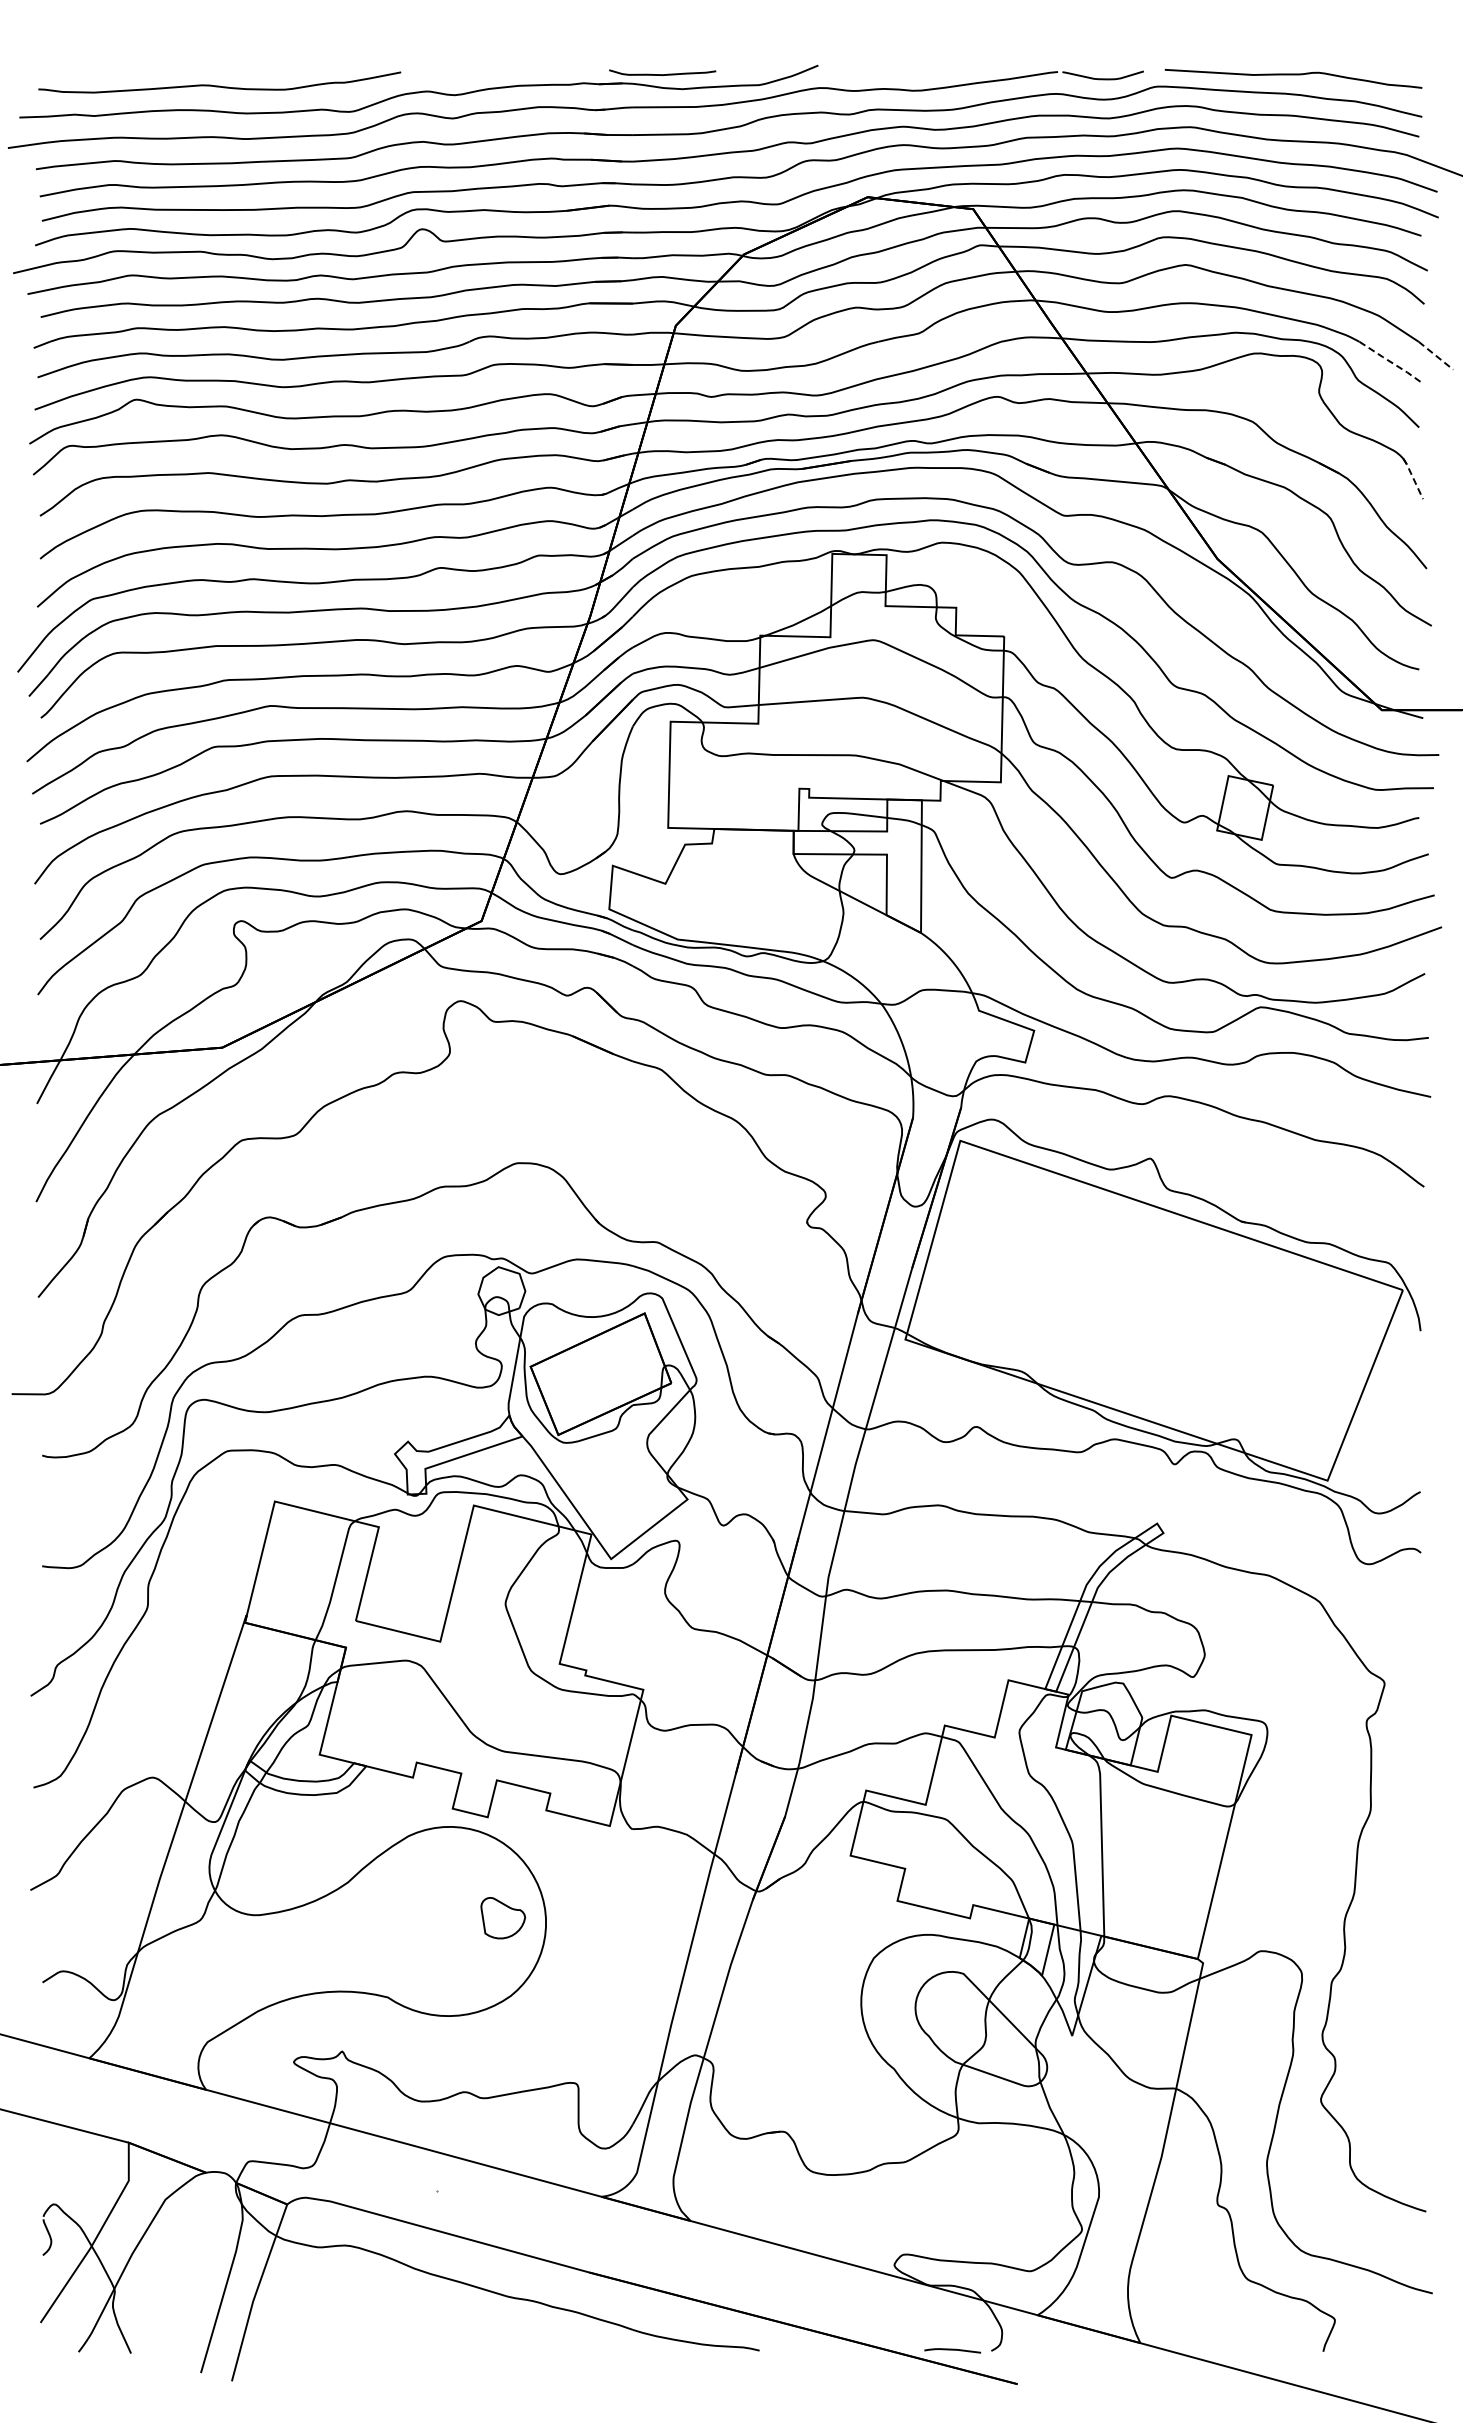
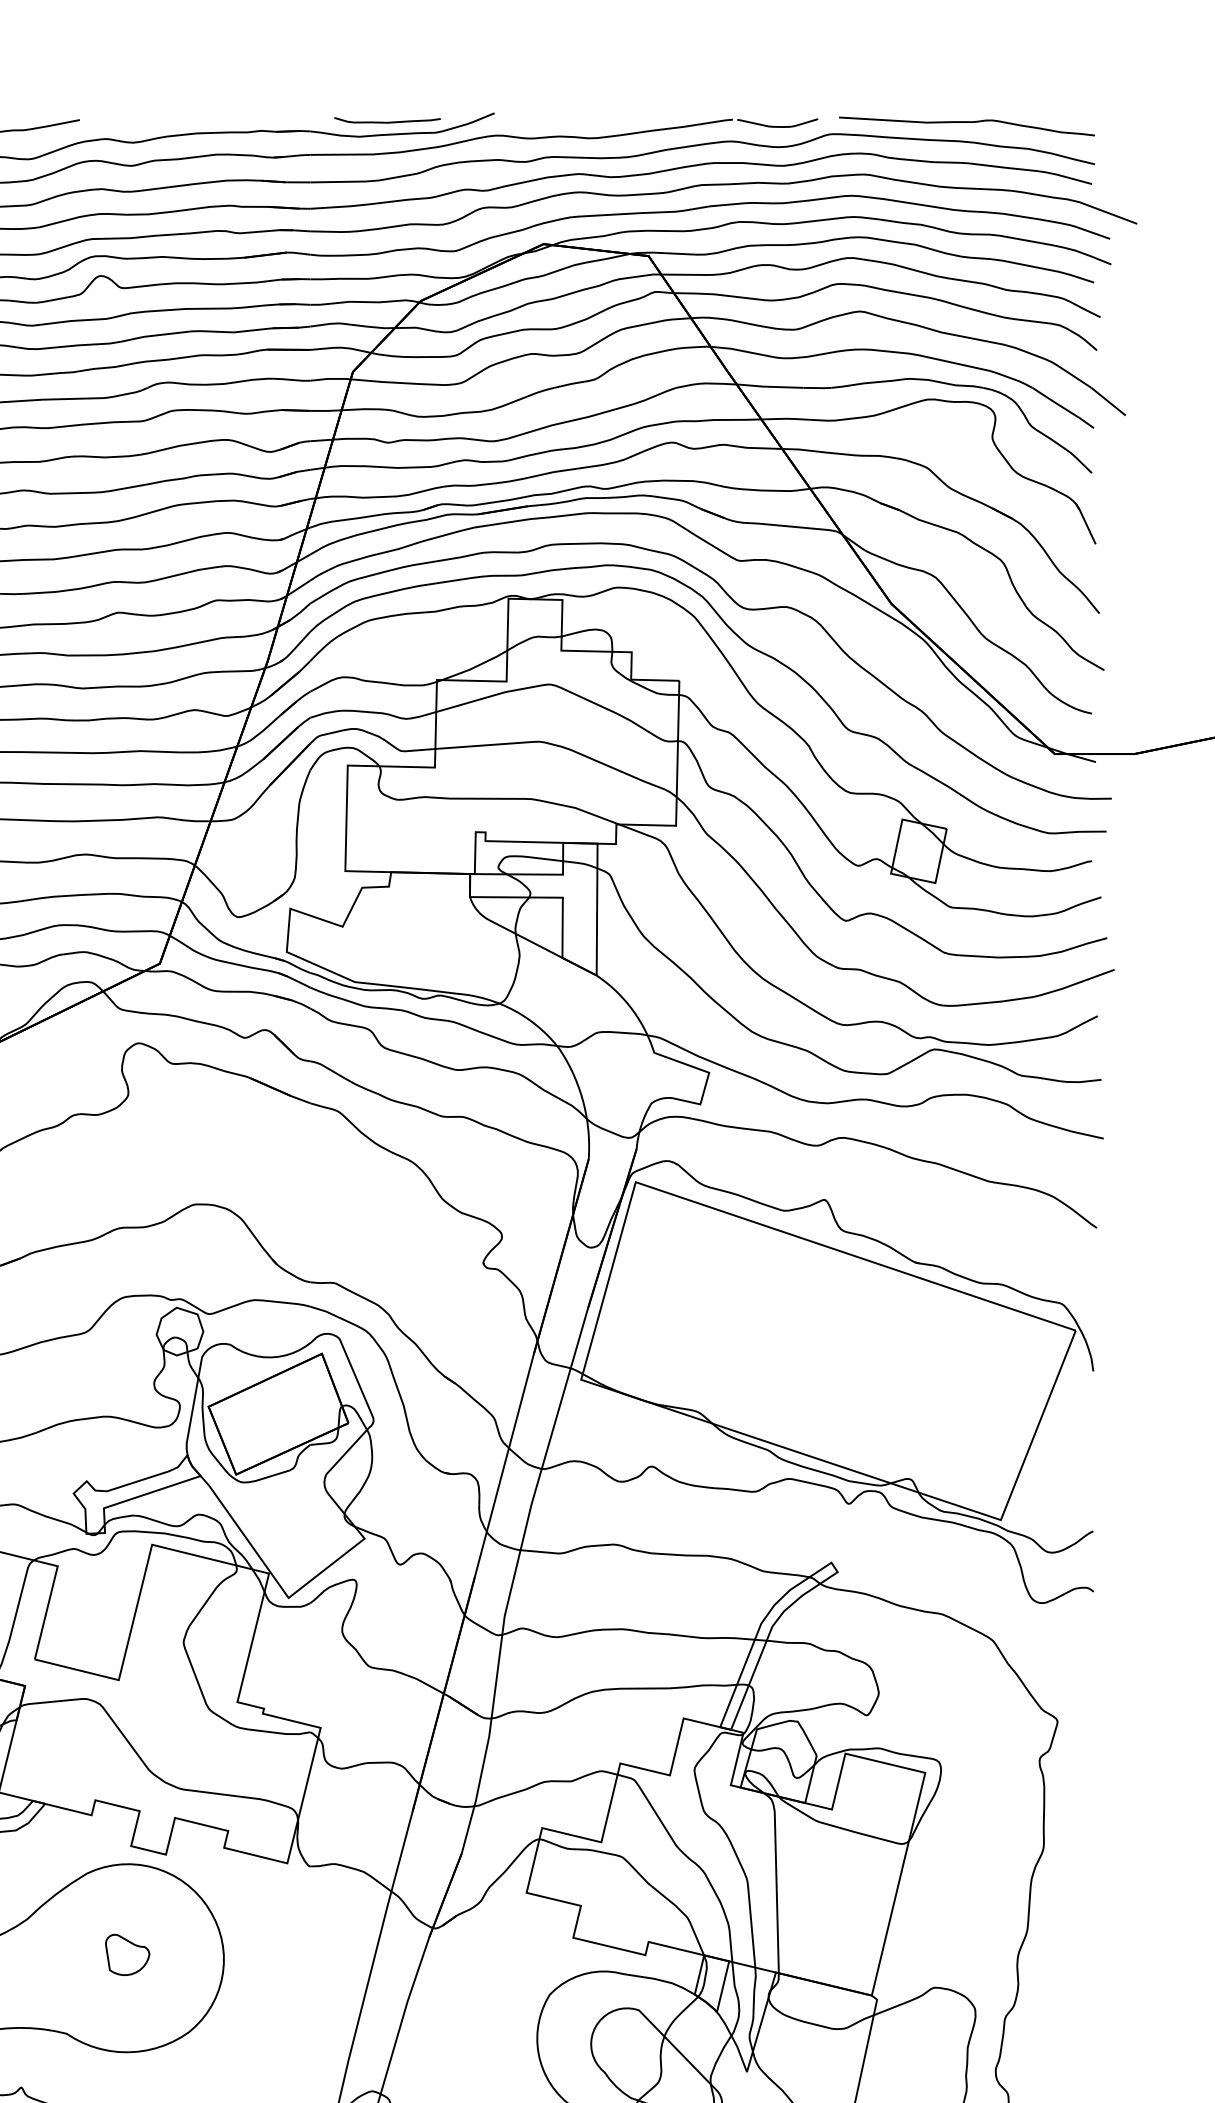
curve: (662, 74) -> (387, 122), moved
line: (1436, 356) -> (1109, 402), dashed -> solid
line: (1390, 361) -> (1063, 407), dashed -> solid
line: (1413, 478) -> (1086, 523), dashed -> solid
part: (503, 1918) -> (127, 1955), moved

